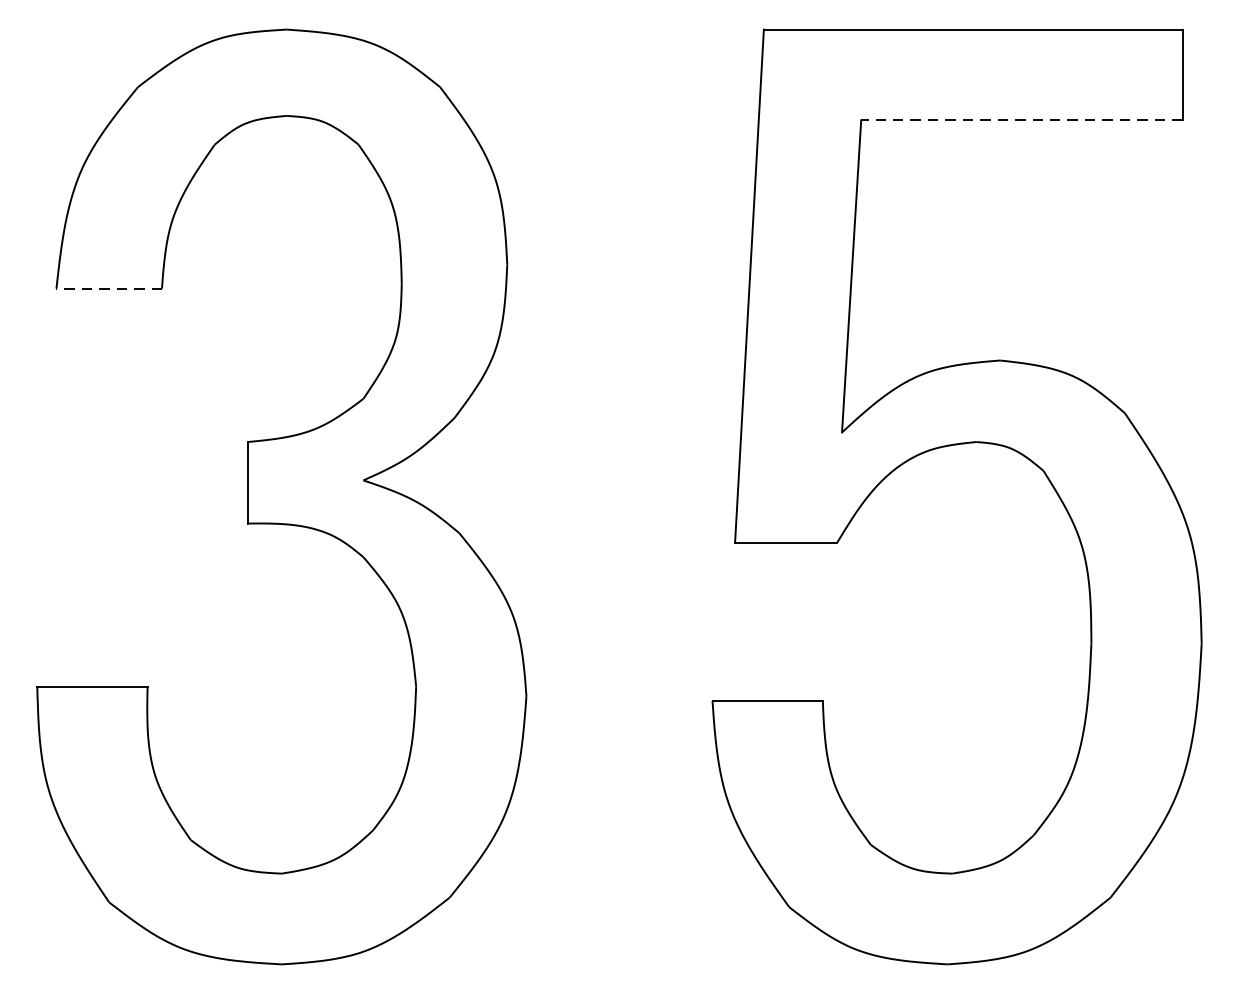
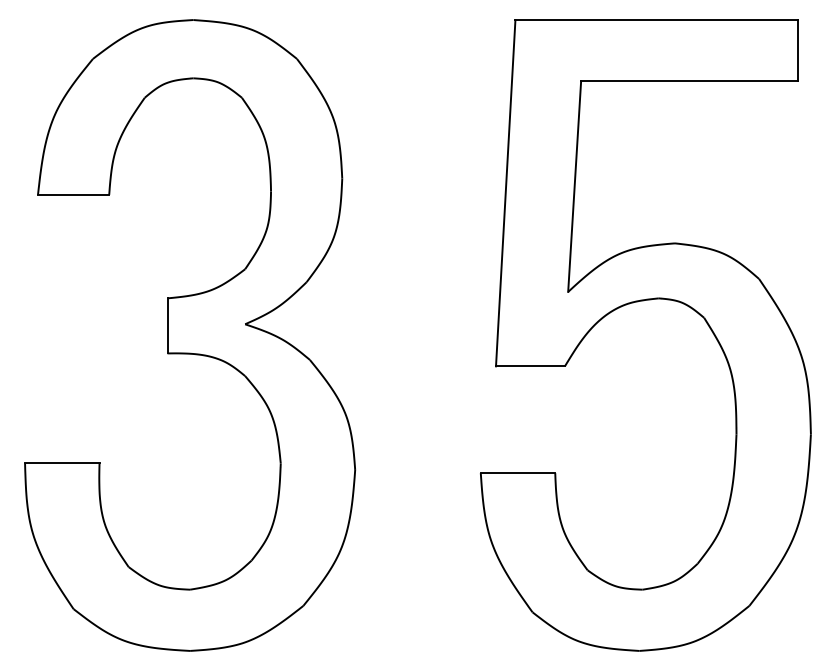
line: (1021, 120) -> (689, 81), dashed -> solid
line: (109, 288) -> (73, 194), dashed -> solid

